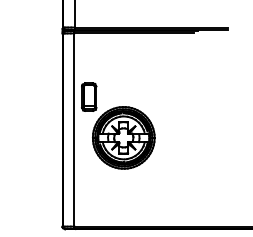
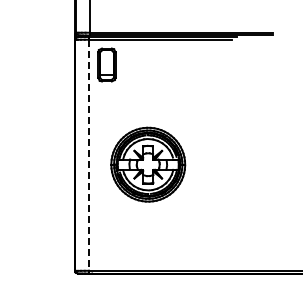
part: (88, 96) -> (106, 64), moved
line: (74, 130) -> (89, 155), solid -> dashed

